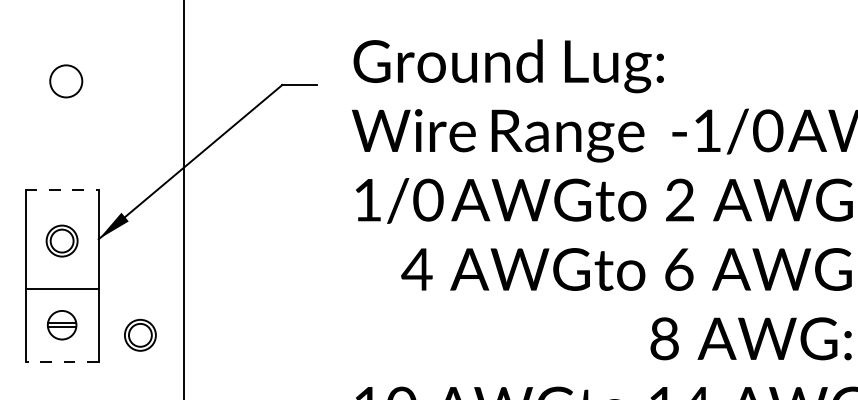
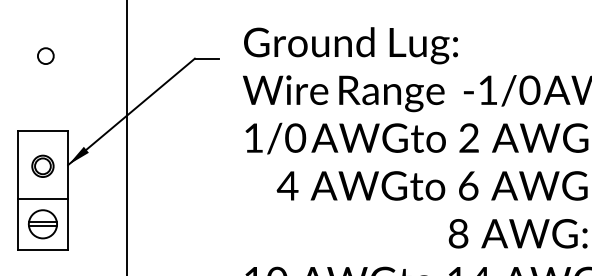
circle: (65, 80) -> (45, 55), size x0.71
line: (62, 190) -> (43, 131), dashed -> solid
part: (61, 325) -> (42, 224), size x1.43
part: (139, 334) -> (96, 230), removed
line: (61, 361) -> (42, 249), dashed -> solid

